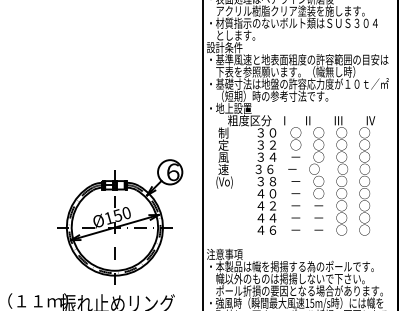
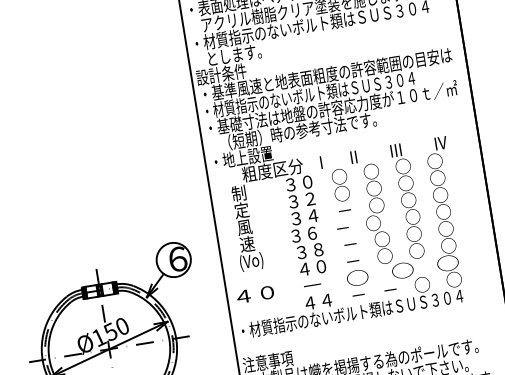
text: (284, 71) -> (309, 94), 下表を参照願います。（幟無し時） -> ・材質指示のないボルト類はＳＵＳ３０４
text: (290, 205) -> (348, 279), ４２    －    －    ○    ○ -> ４０    －    ○    ○    ○
text: (290, 229) -> (353, 312), ４６    －    －    ○    ○ -> ・材質指示のないボルト類はＳＵＳ３０４

